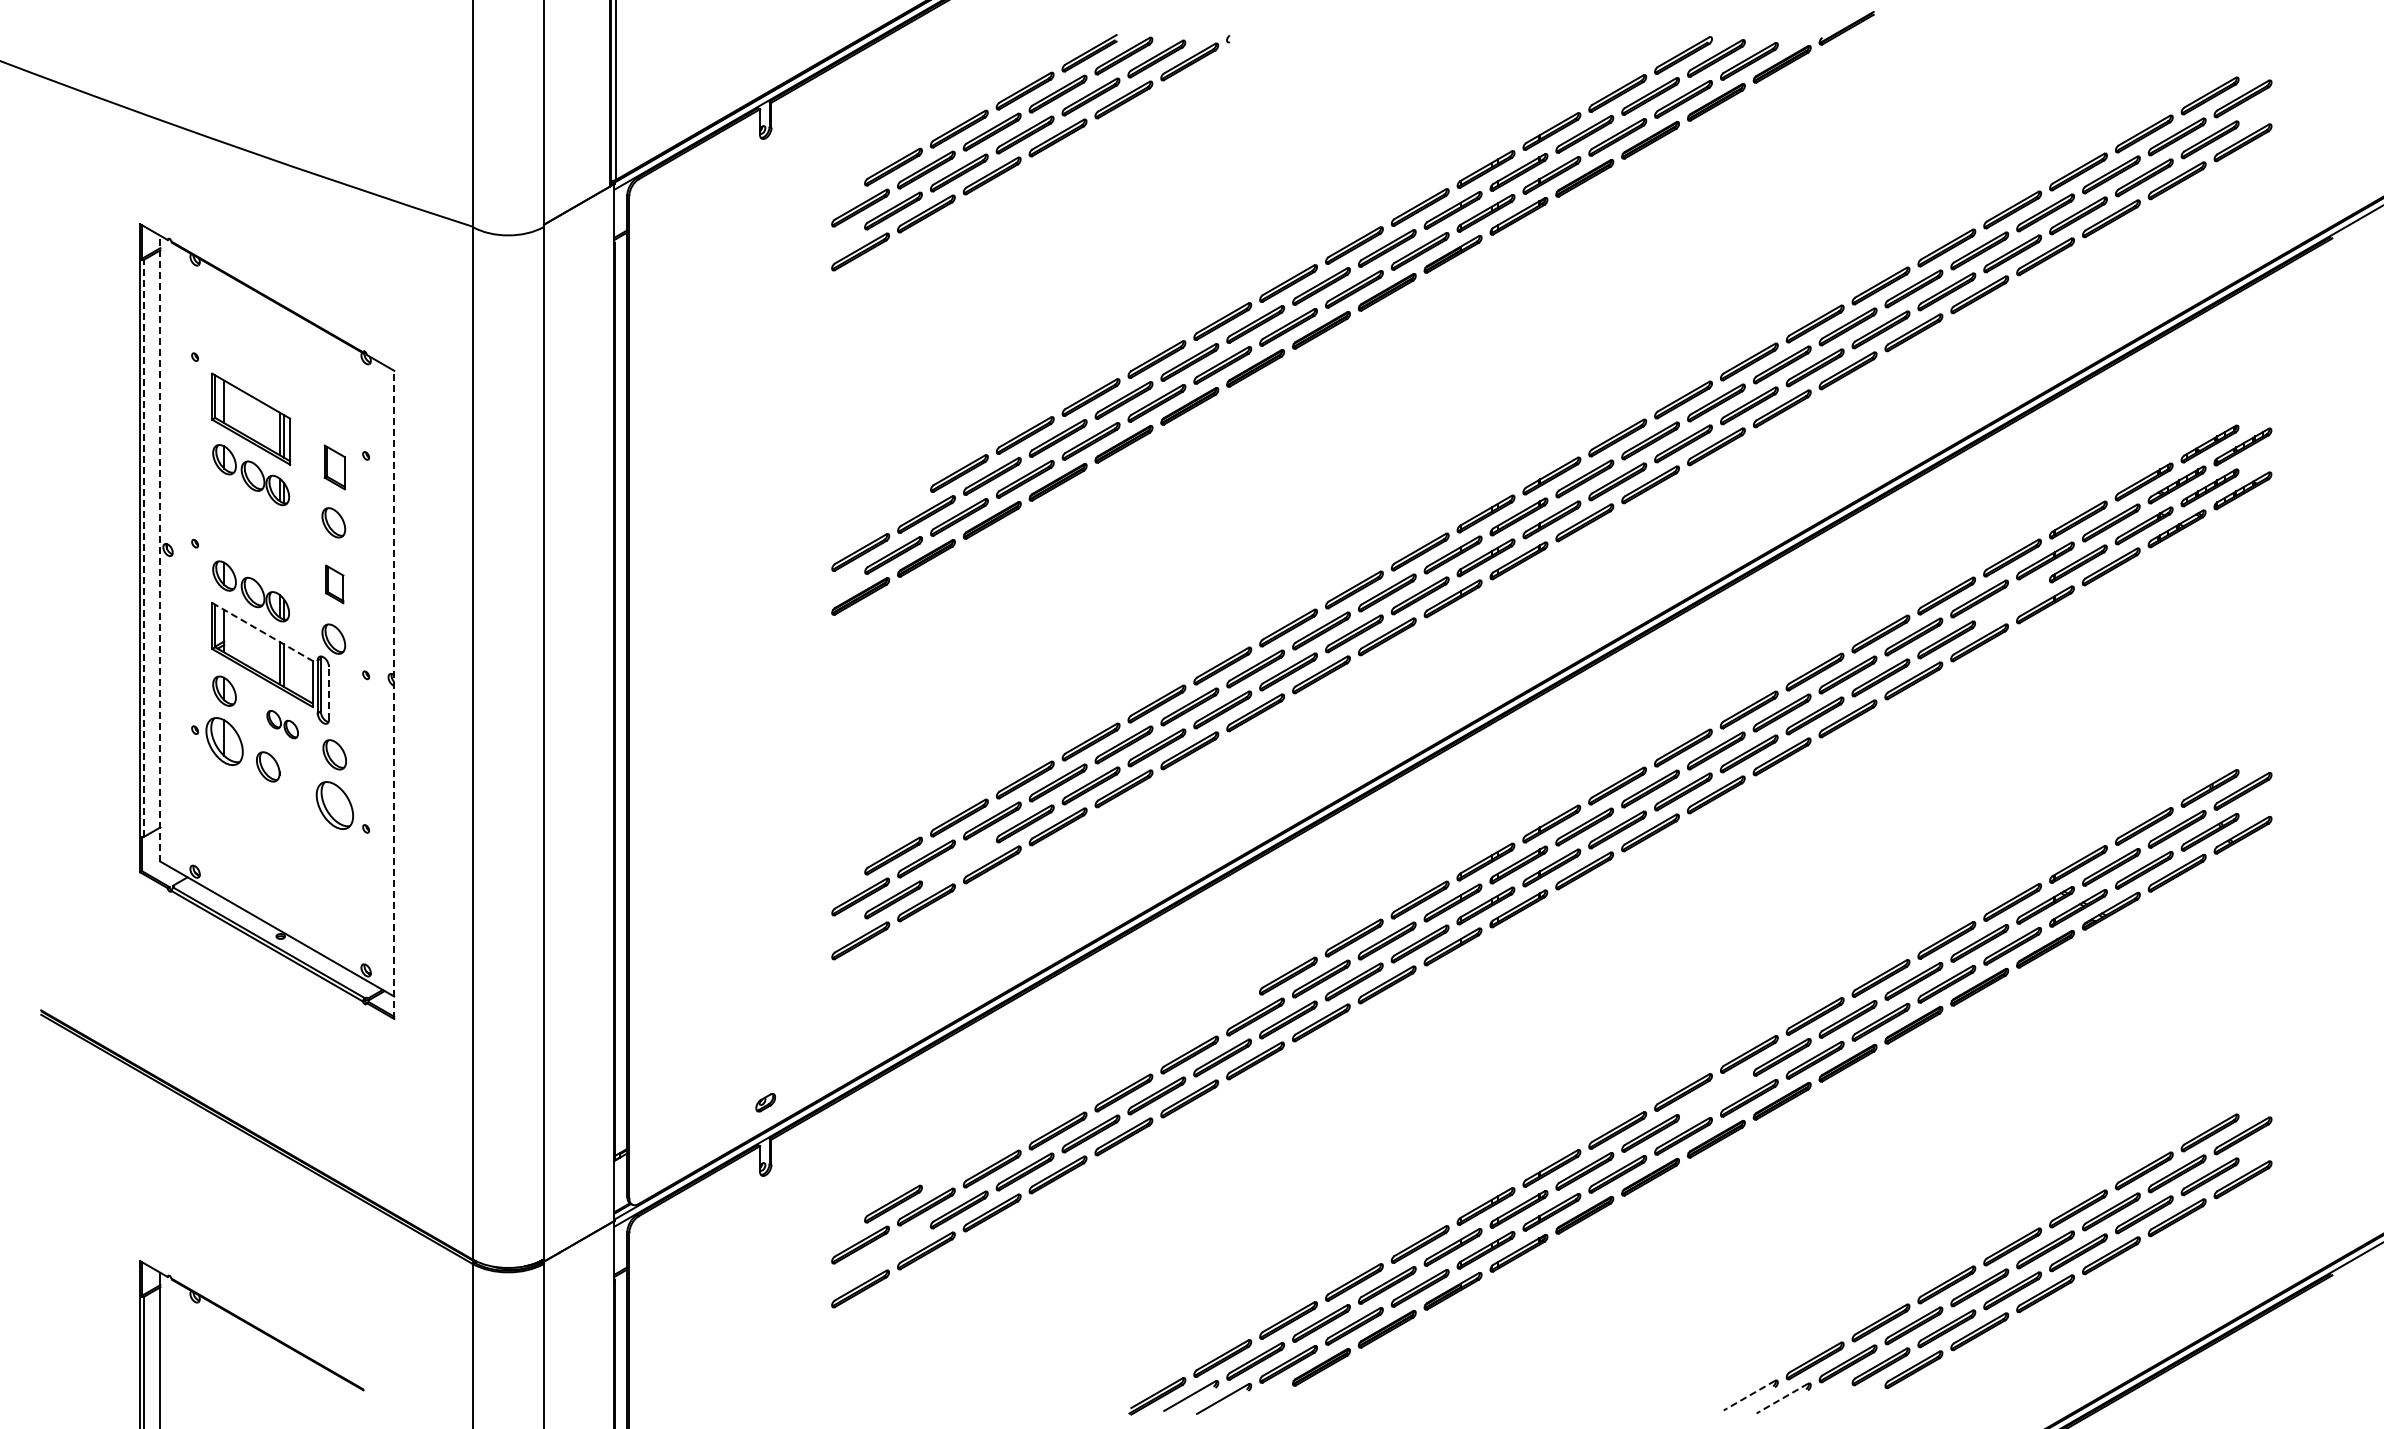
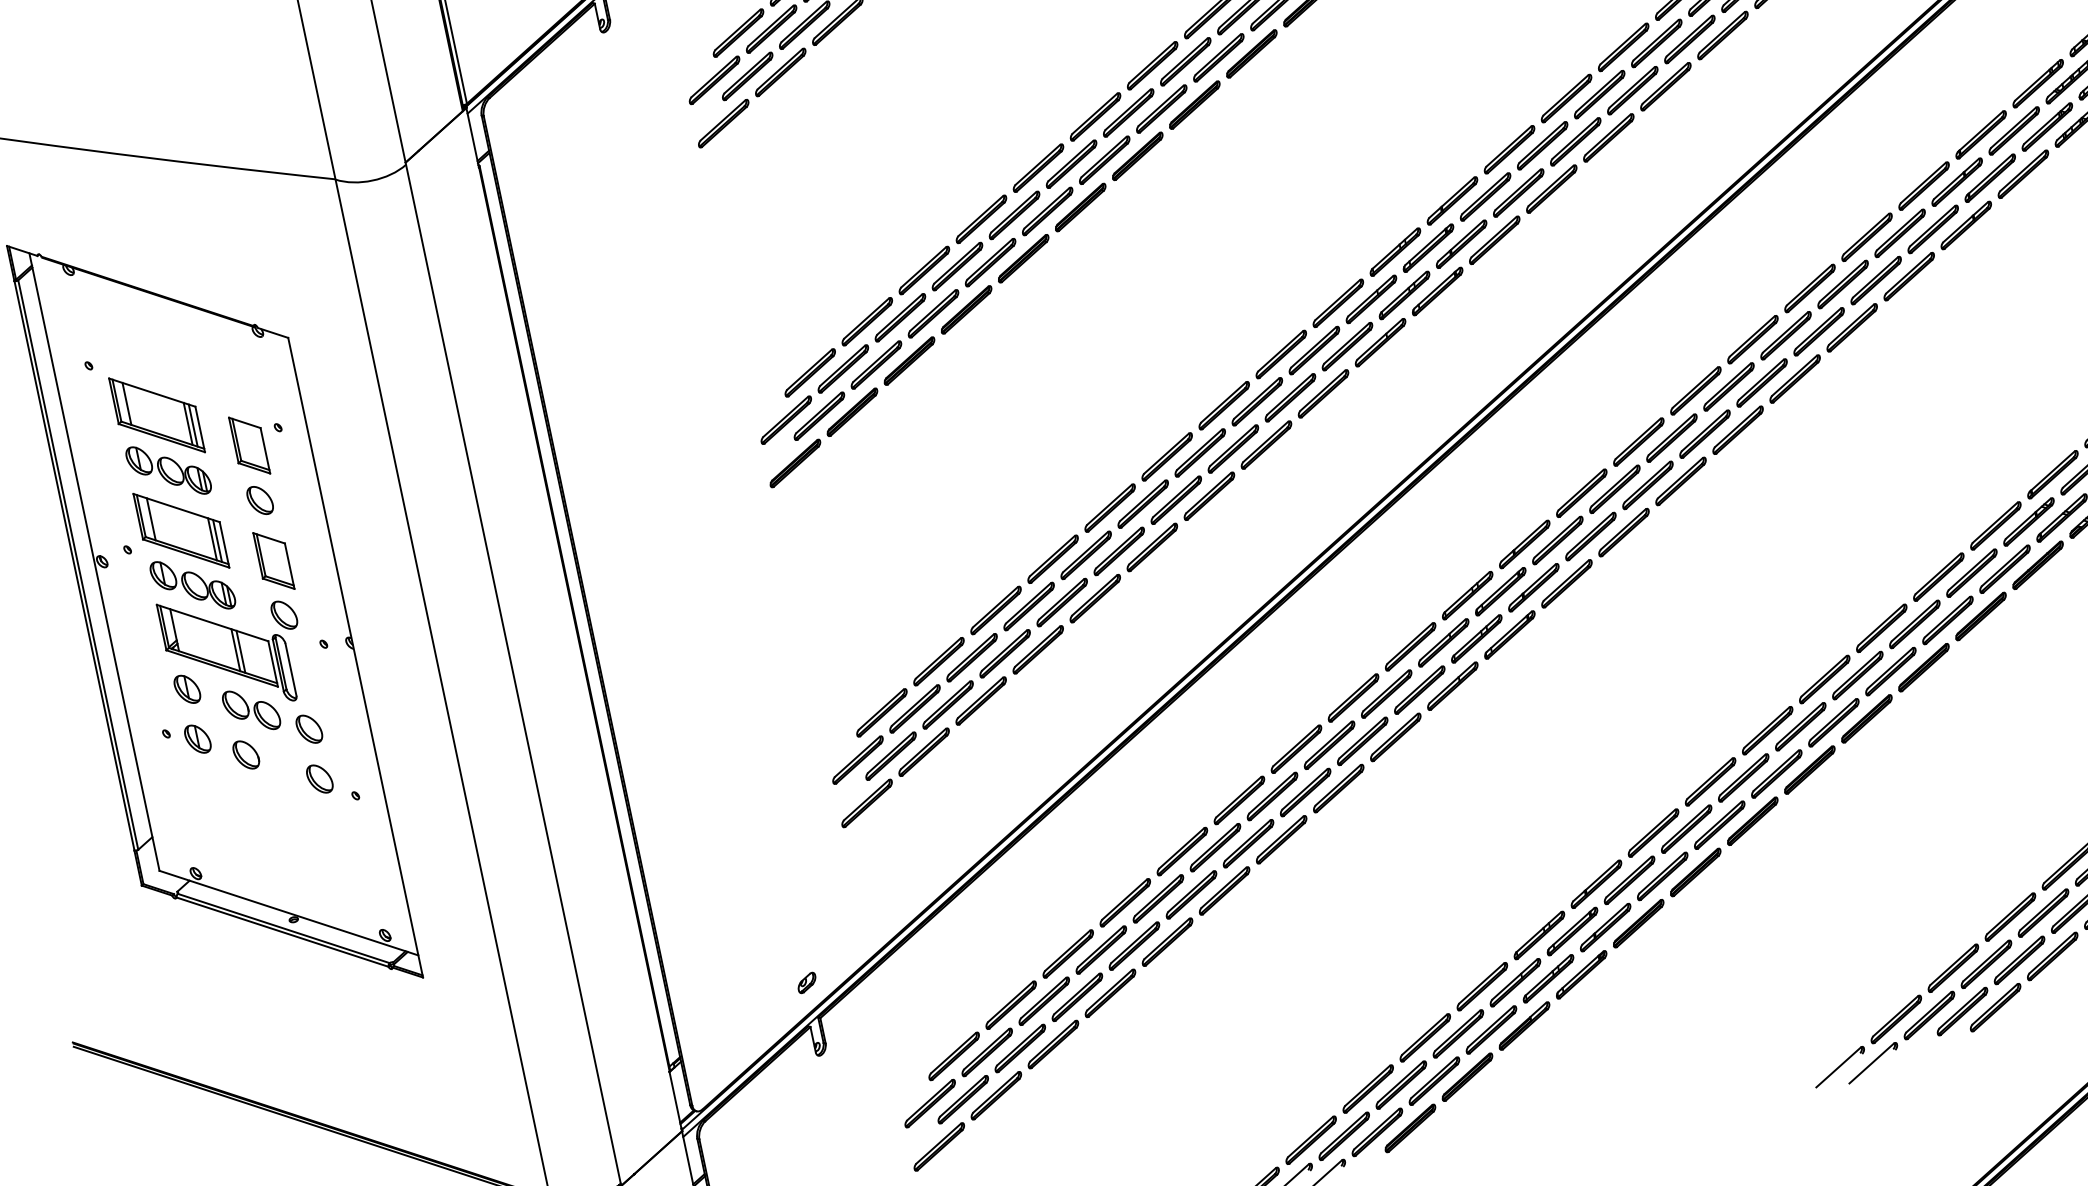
part: (334, 467) -> (249, 445), size x1.43
part: (893, 511) -> (810, 372), added
part: (251, 535) -> (181, 530), added
line: (144, 548) -> (78, 565), dashed -> solid
line: (160, 548) -> (94, 561), dashed -> solid
part: (334, 584) -> (273, 561), size x1.67
part: (2012, 601) -> (1933, 229), added
line: (263, 632) -> (213, 623), dashed -> solid
line: (329, 692) -> (291, 668), dashed -> solid
line: (394, 694) -> (355, 657), dashed -> solid
part: (282, 724) -> (251, 710), size x1.67
part: (224, 741) -> (197, 739), size x0.62
part: (334, 804) -> (319, 778), size x0.62
part: (959, 861) -> (948, 704), added
part: (1090, 1089) -> (1124, 902), added
part: (1716, 1095) -> (1743, 778), added
part: (893, 1247) -> (963, 1099), added
line: (1749, 1395) -> (1838, 1067), dashed -> solid
line: (1782, 1398) -> (1871, 1063), dashed -> solid

